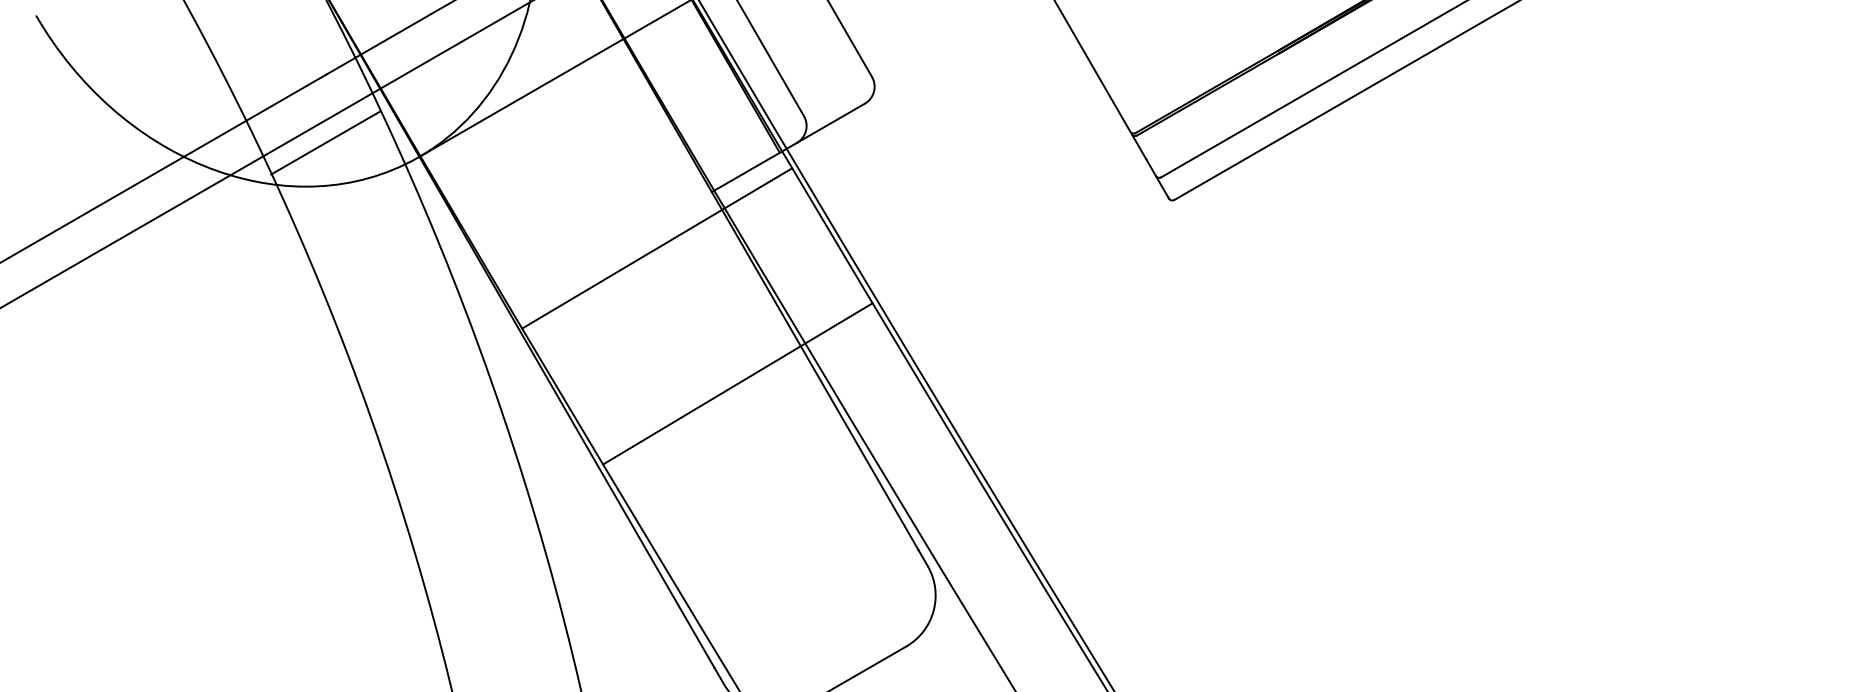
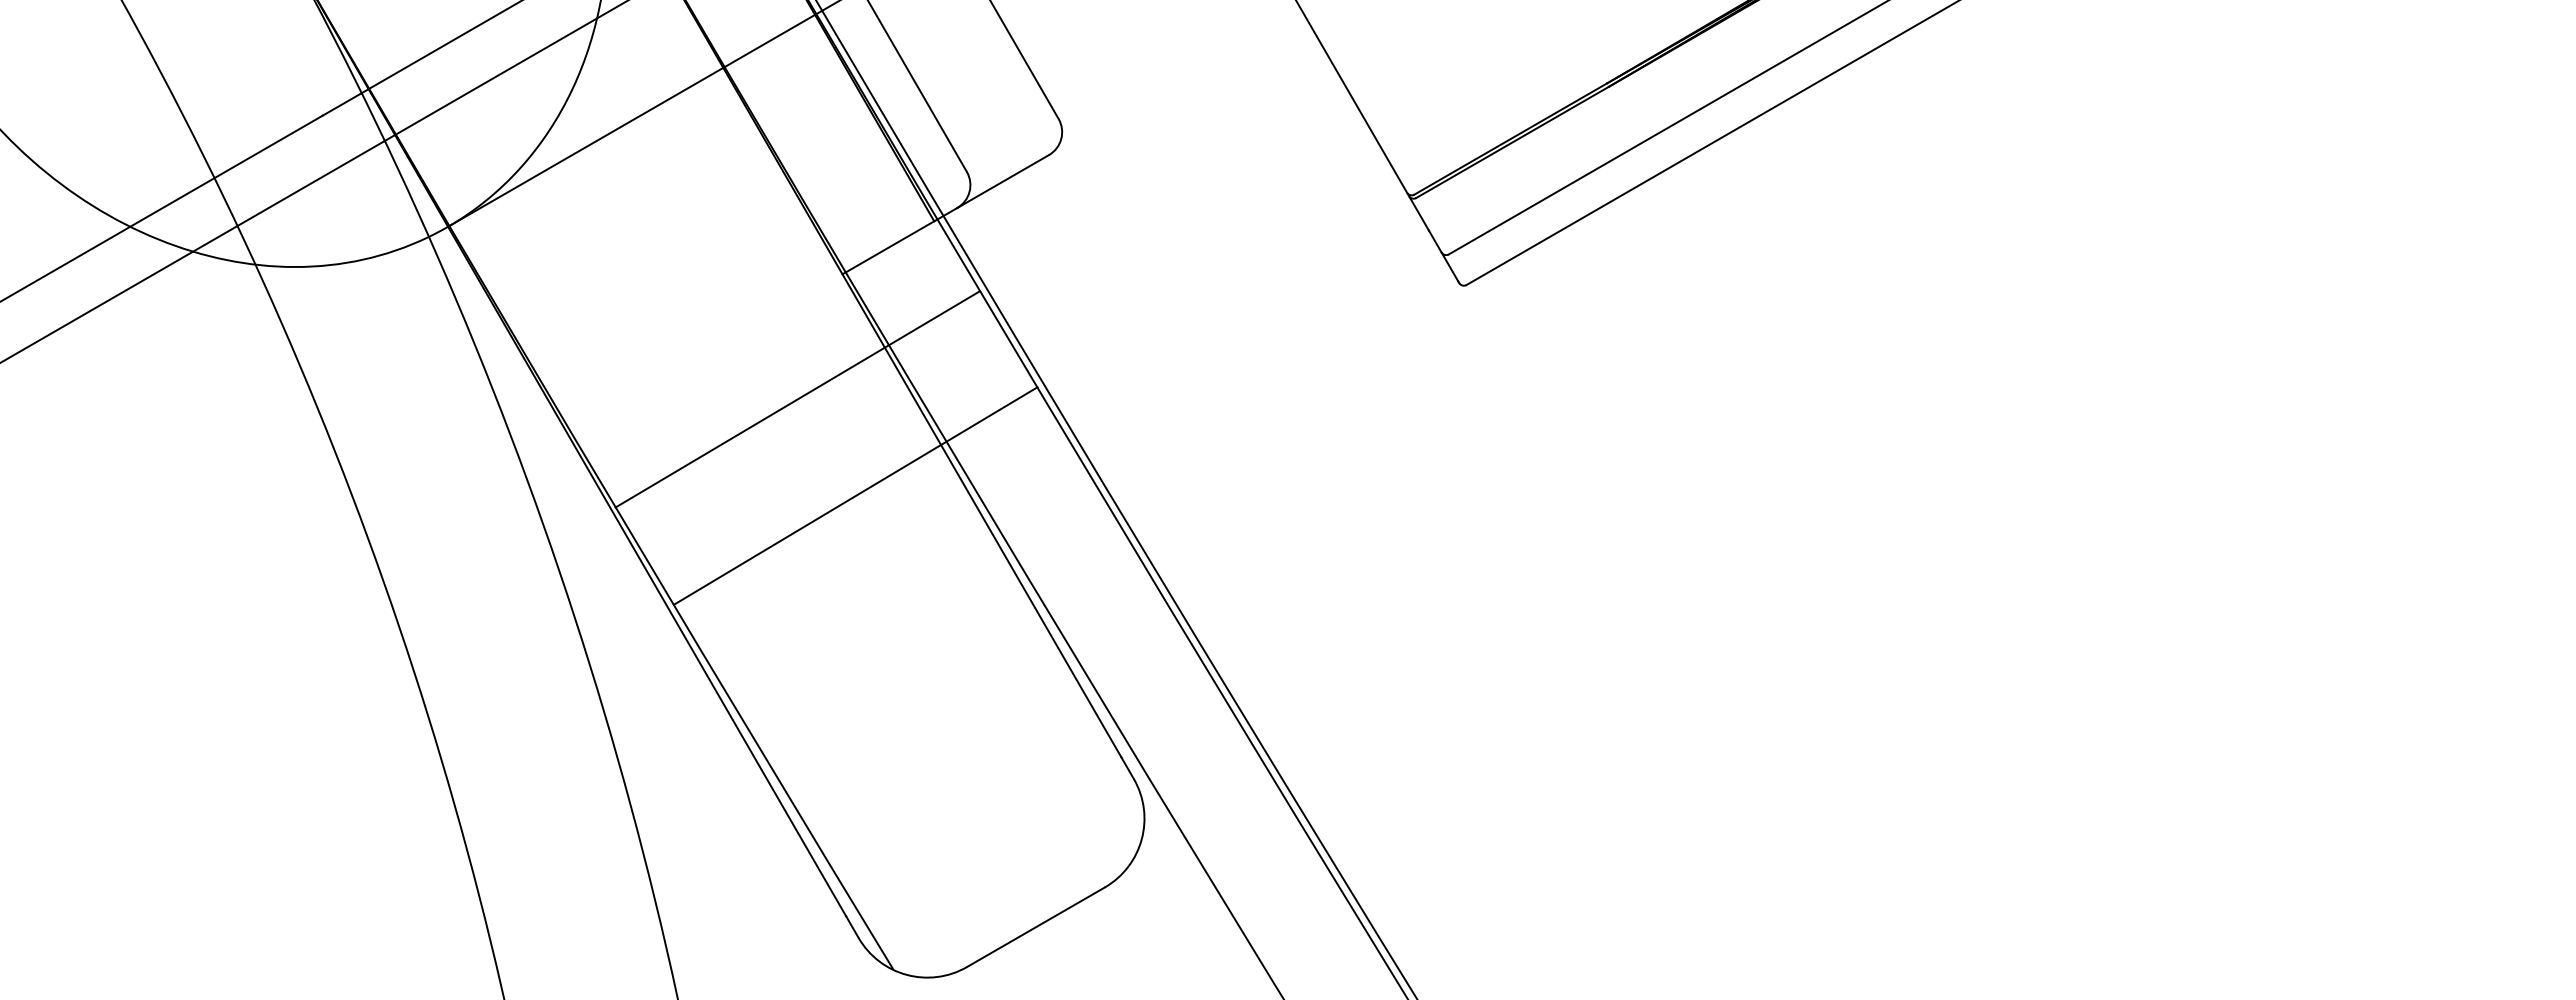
line: (325, 142) -> (321, 207), removed
line: (656, 248) -> (797, 399), moved
line: (737, 383) -> (855, 495), moved

